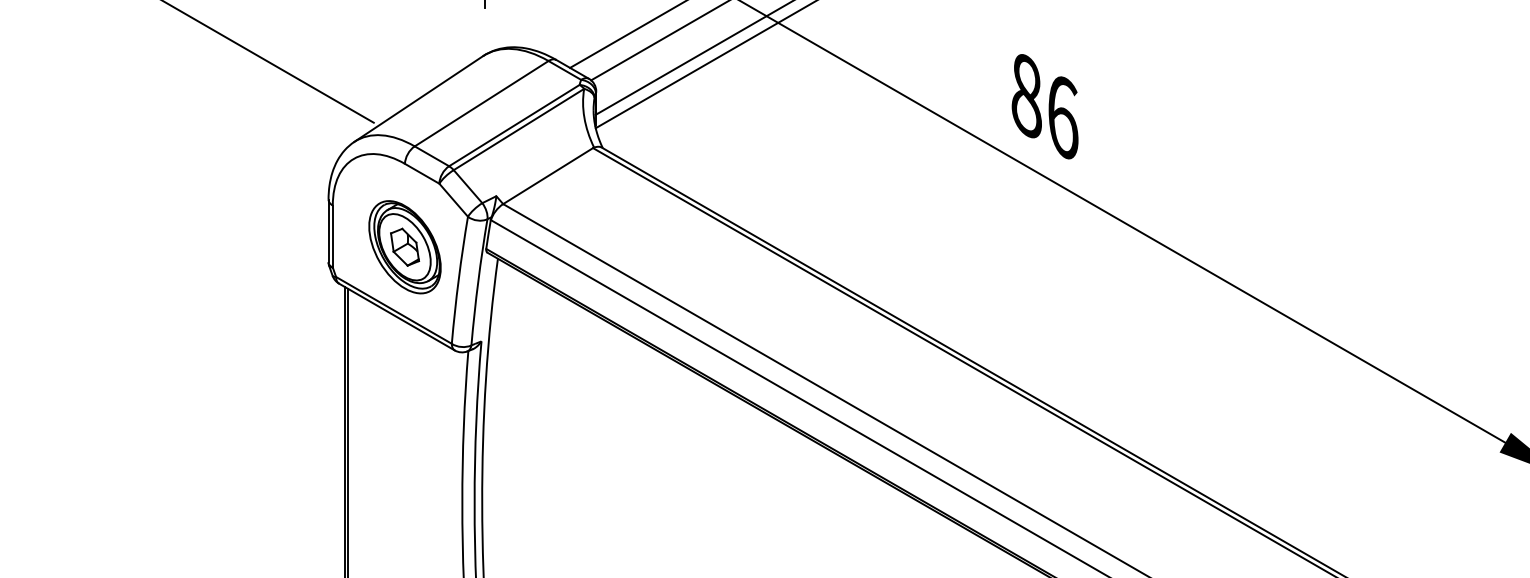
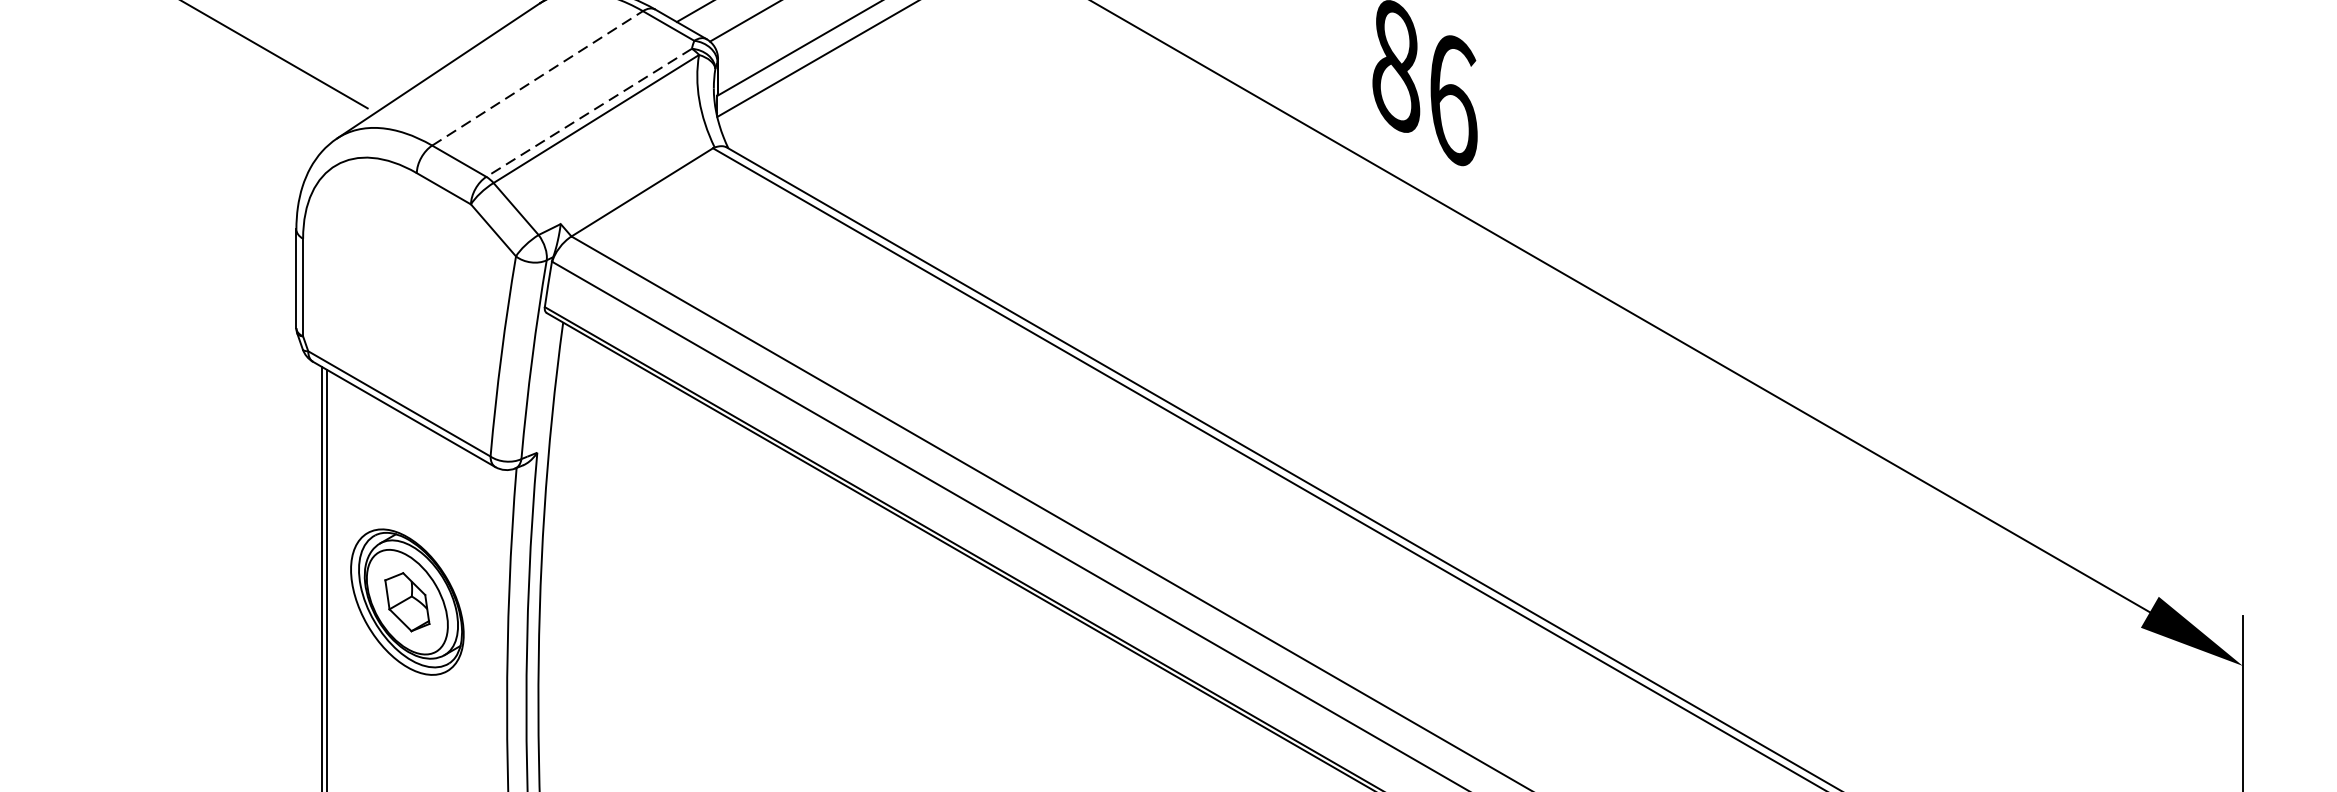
line: (482, 103) -> (538, 78), solid -> dashed
line: (514, 125) -> (589, 112), solid -> dashed
part: (404, 247) -> (406, 602), moved

